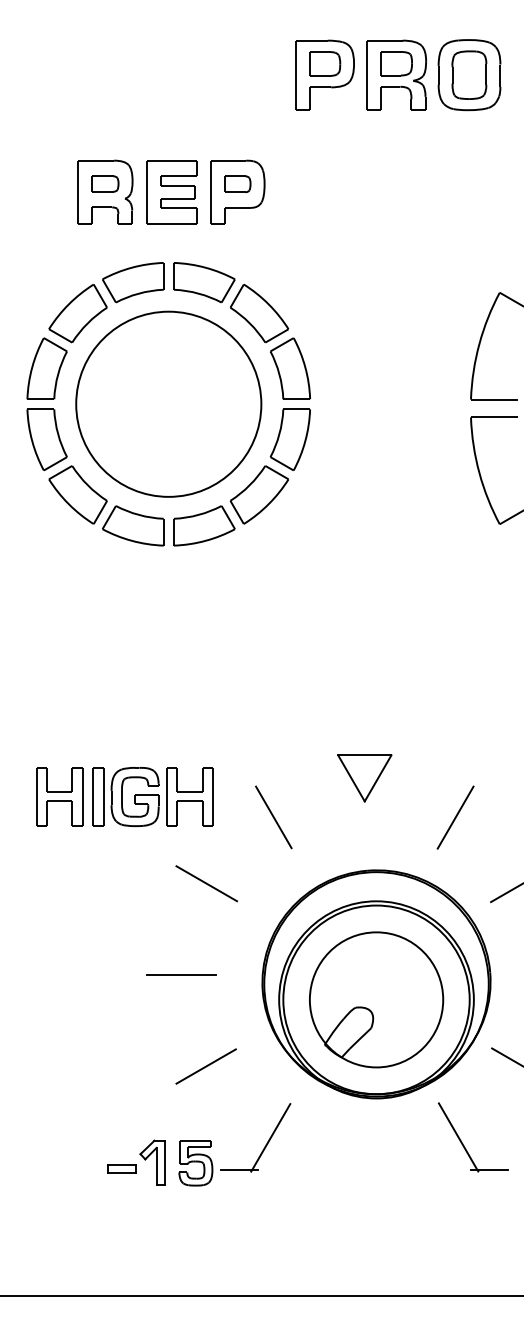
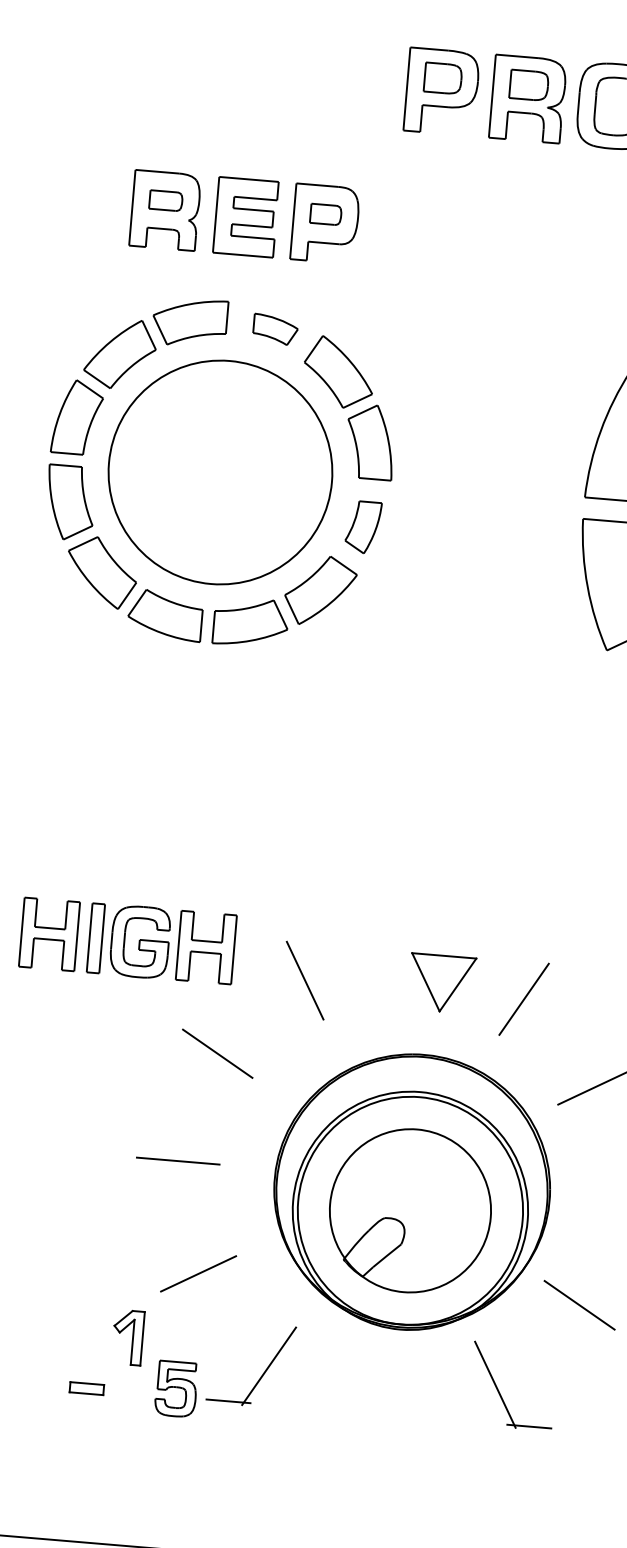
part: (204, 282) -> (275, 329), size x0.6
part: (289, 439) -> (362, 527), size x0.7
part: (364, 778) -> (441, 983), moved
part: (152, 1162) -> (128, 1337), moved

